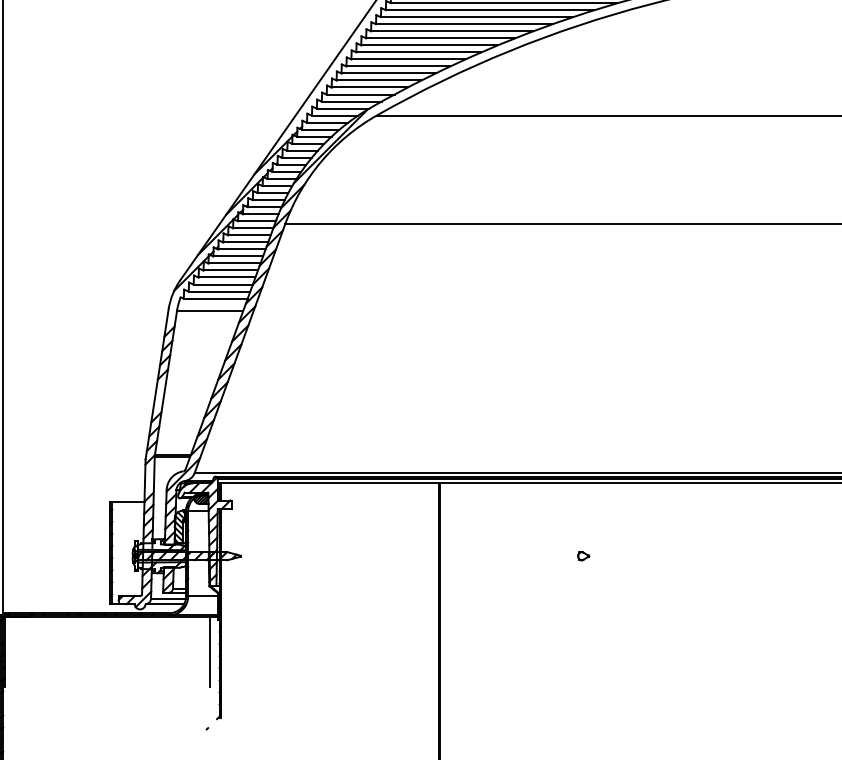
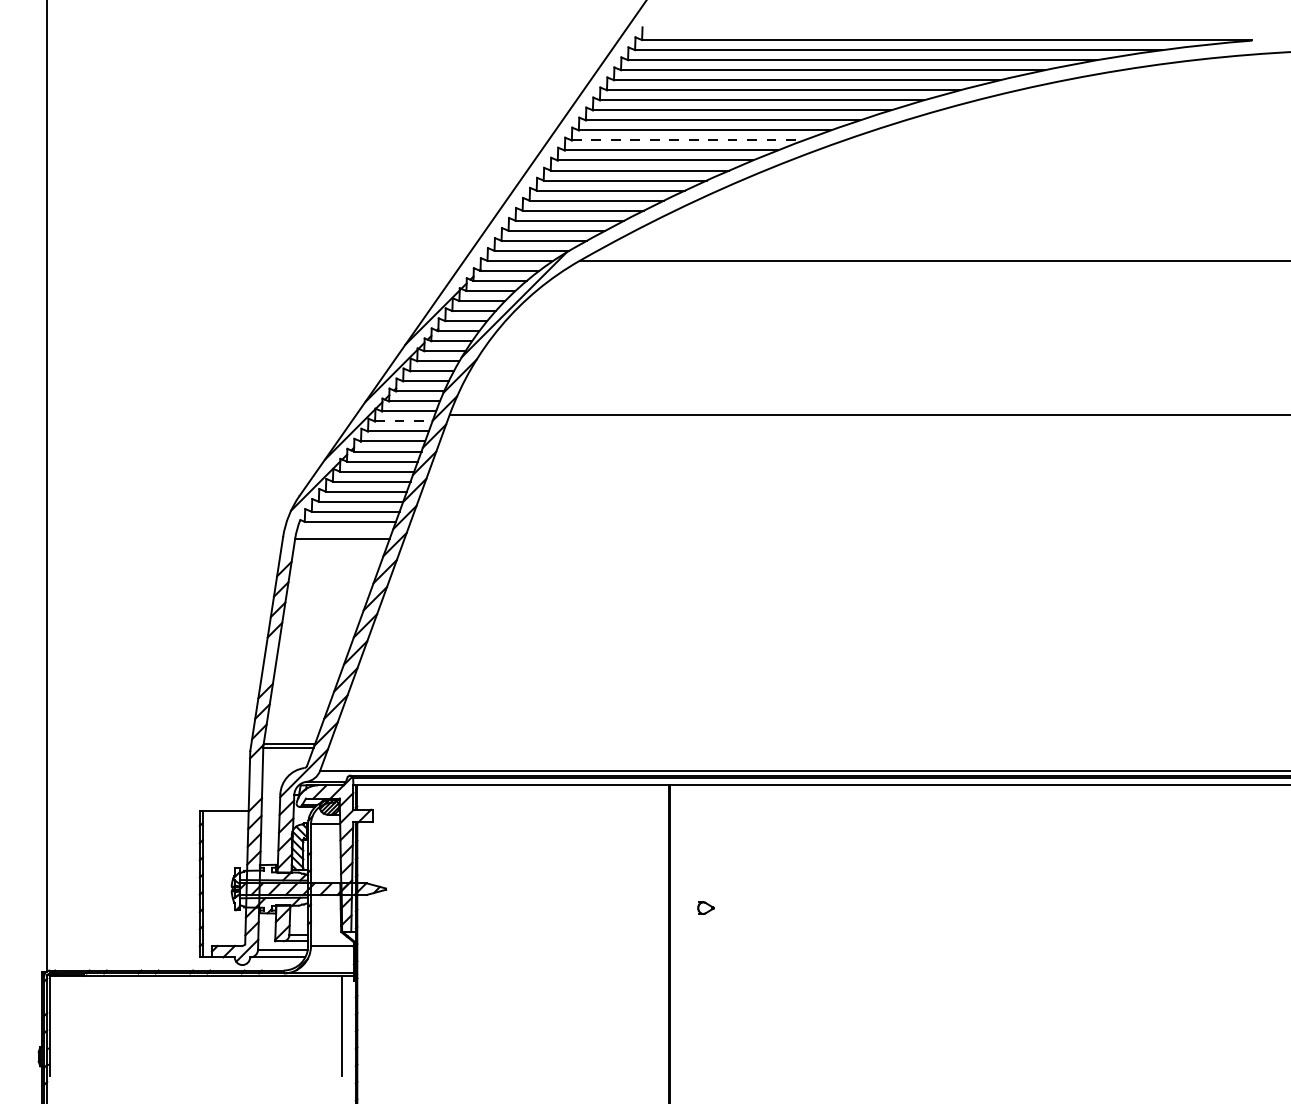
line: (452, 31) -> (687, 140), solid -> dashed
line: (253, 228) -> (403, 421), solid -> dashed
part: (583, 555) -> (705, 907), moved

